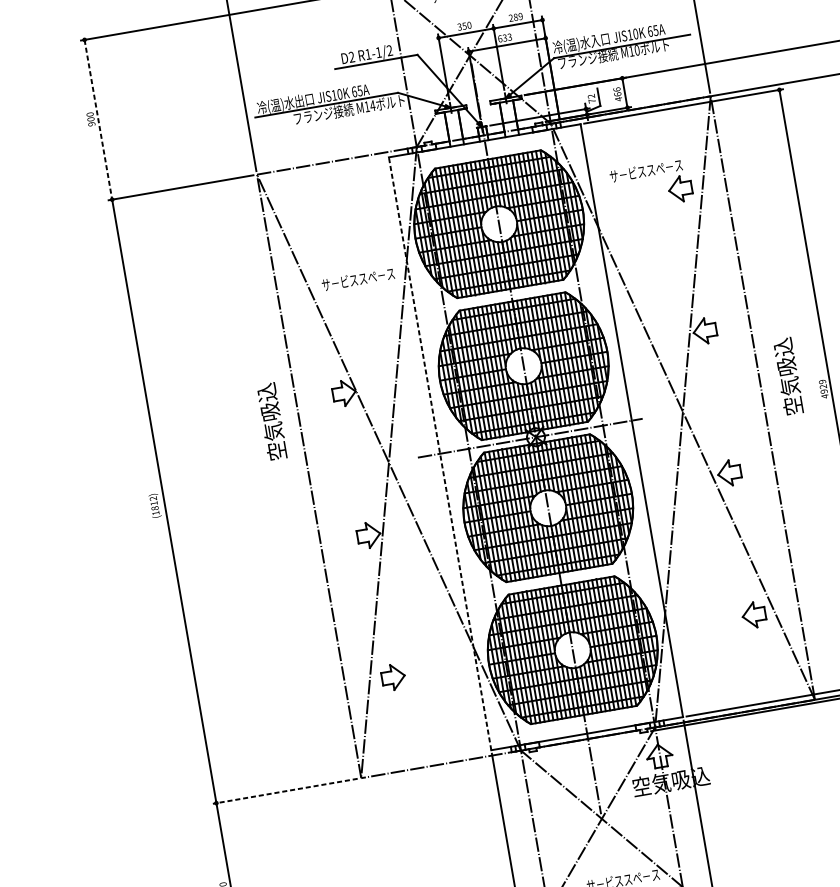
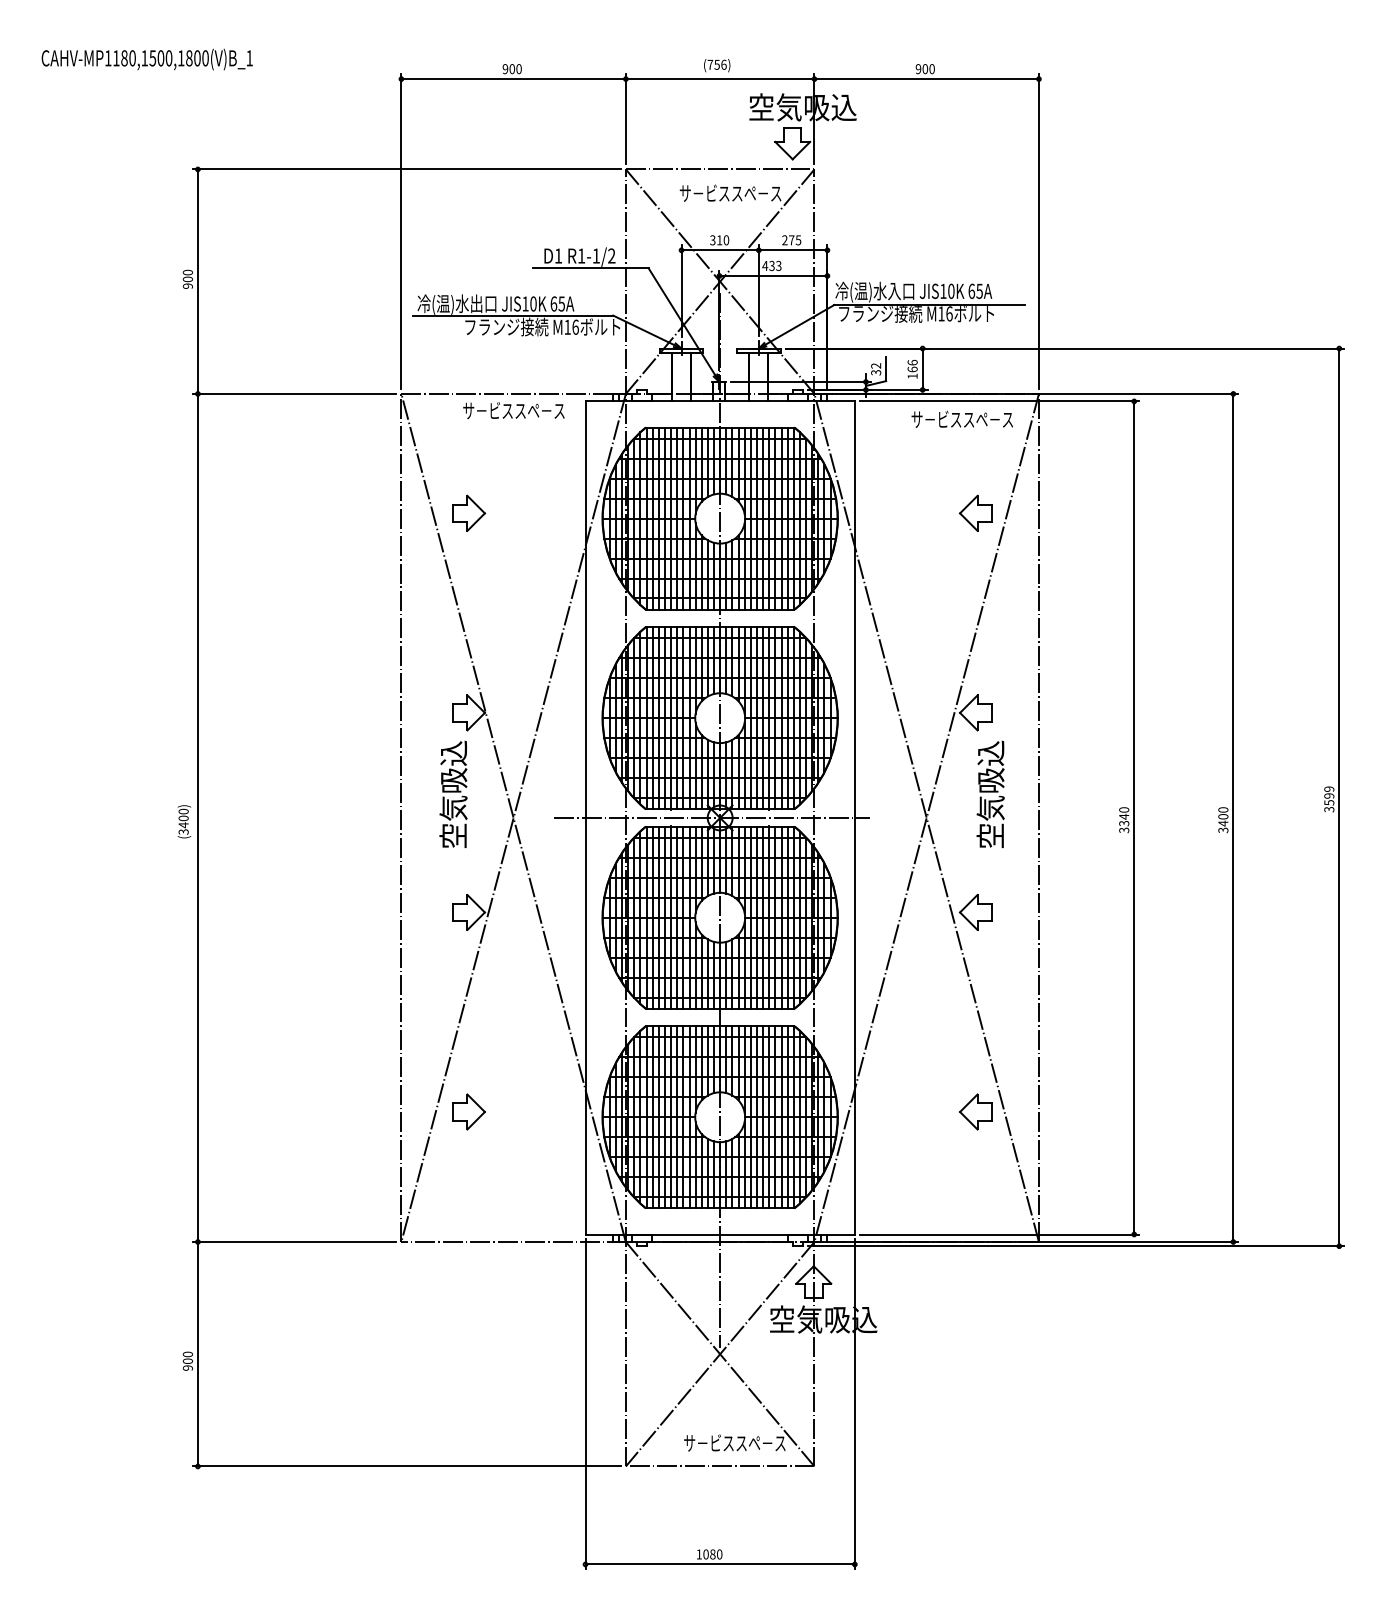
text: (518, 17) -> (795, 240), 289 -> 275
text: (464, 26) -> (719, 240), 350 -> 310
text: (499, 38) -> (764, 265), 633 -> 433
text: (637, 50) -> (949, 313), M10 -> M16
text: (351, 56) -> (558, 255), D2 -> D1
text: (618, 99) -> (912, 376), 466 -> 166
text: (592, 101) -> (876, 372), 72 -> 32
text: (372, 105) -> (575, 326), M14 -> M16
line: (98, 120) -> (197, 282), dashed -> solid
text: (645, 170) -> (961, 418), moved
part: (320, 250) -> (469, 512), added
text: (357, 279) -> (513, 410), moved
text: (787, 375) -> (990, 793), moved
text: (824, 389) -> (1124, 820), 4929 -> 3340
text: (271, 420) -> (453, 793), moved
line: (440, 453) -> (585, 817), dashed -> solid
text: (154, 505) -> (183, 821), (1812) -> (3400)
line: (285, 790) -> (294, 1241), dashed -> solid

